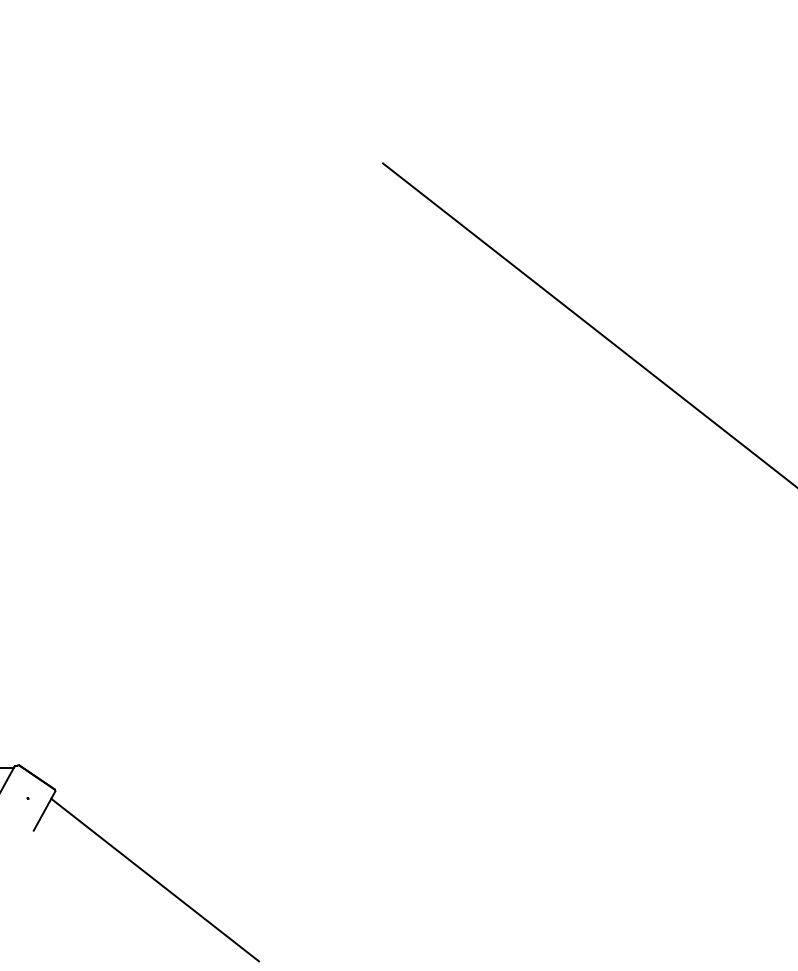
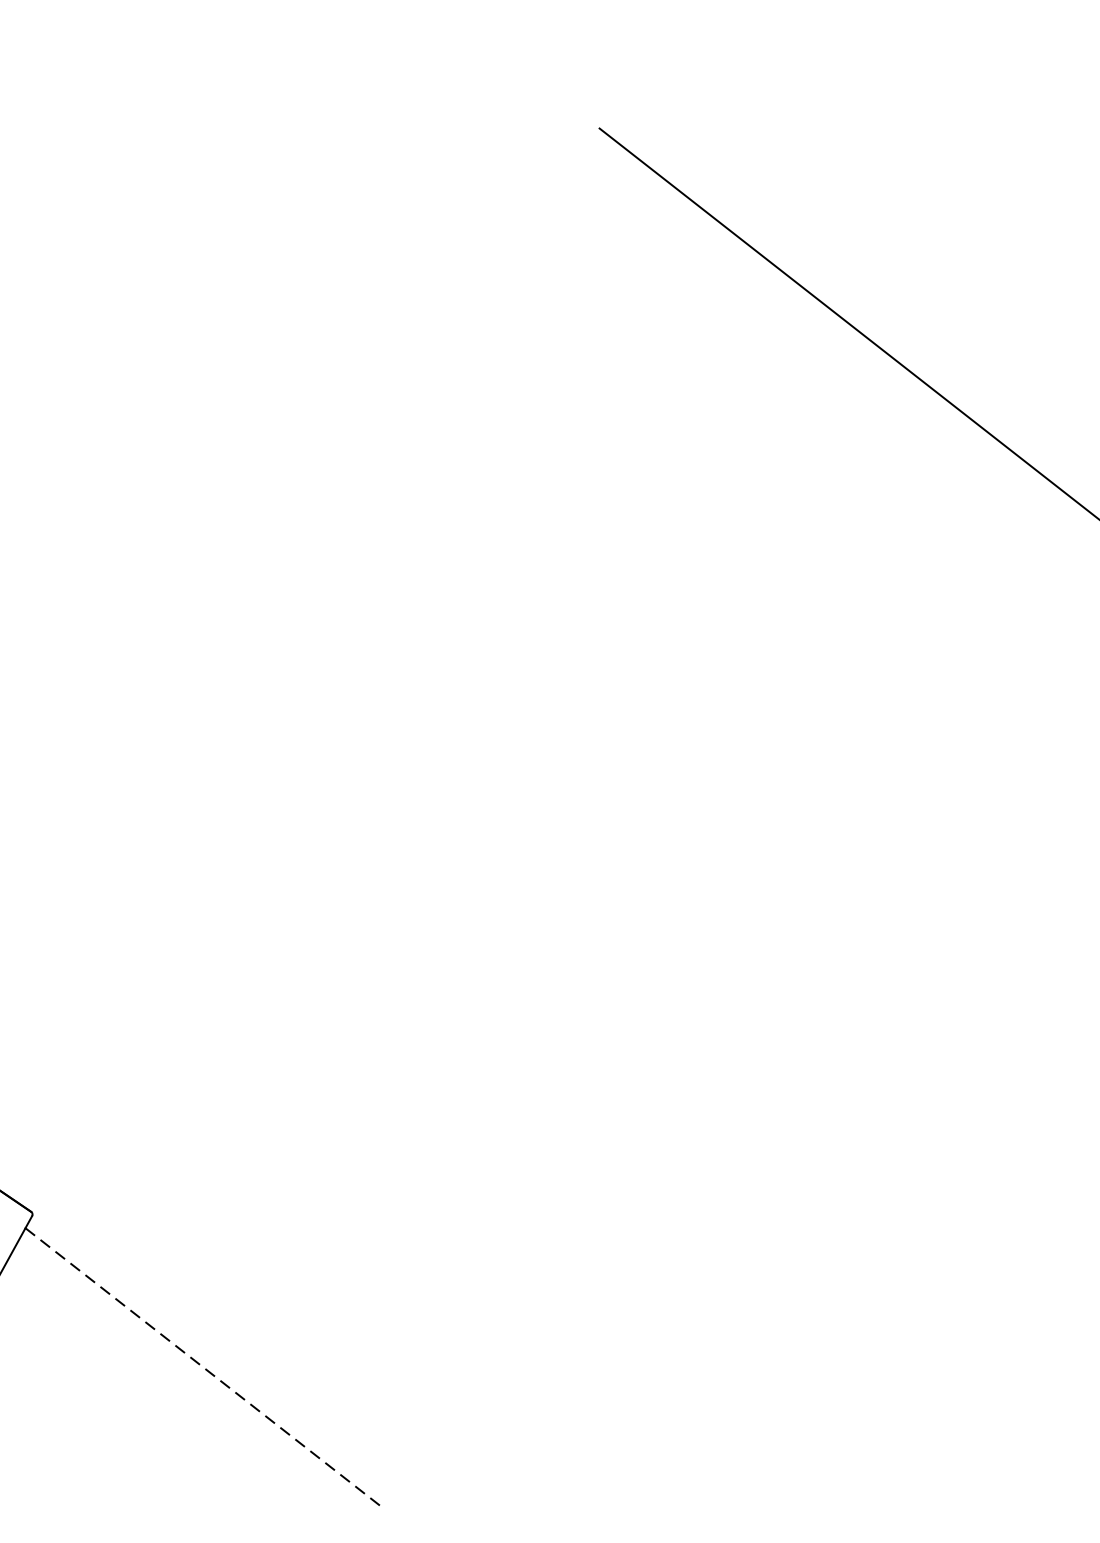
line: (155, 880) -> (205, 1369), solid -> dashed

